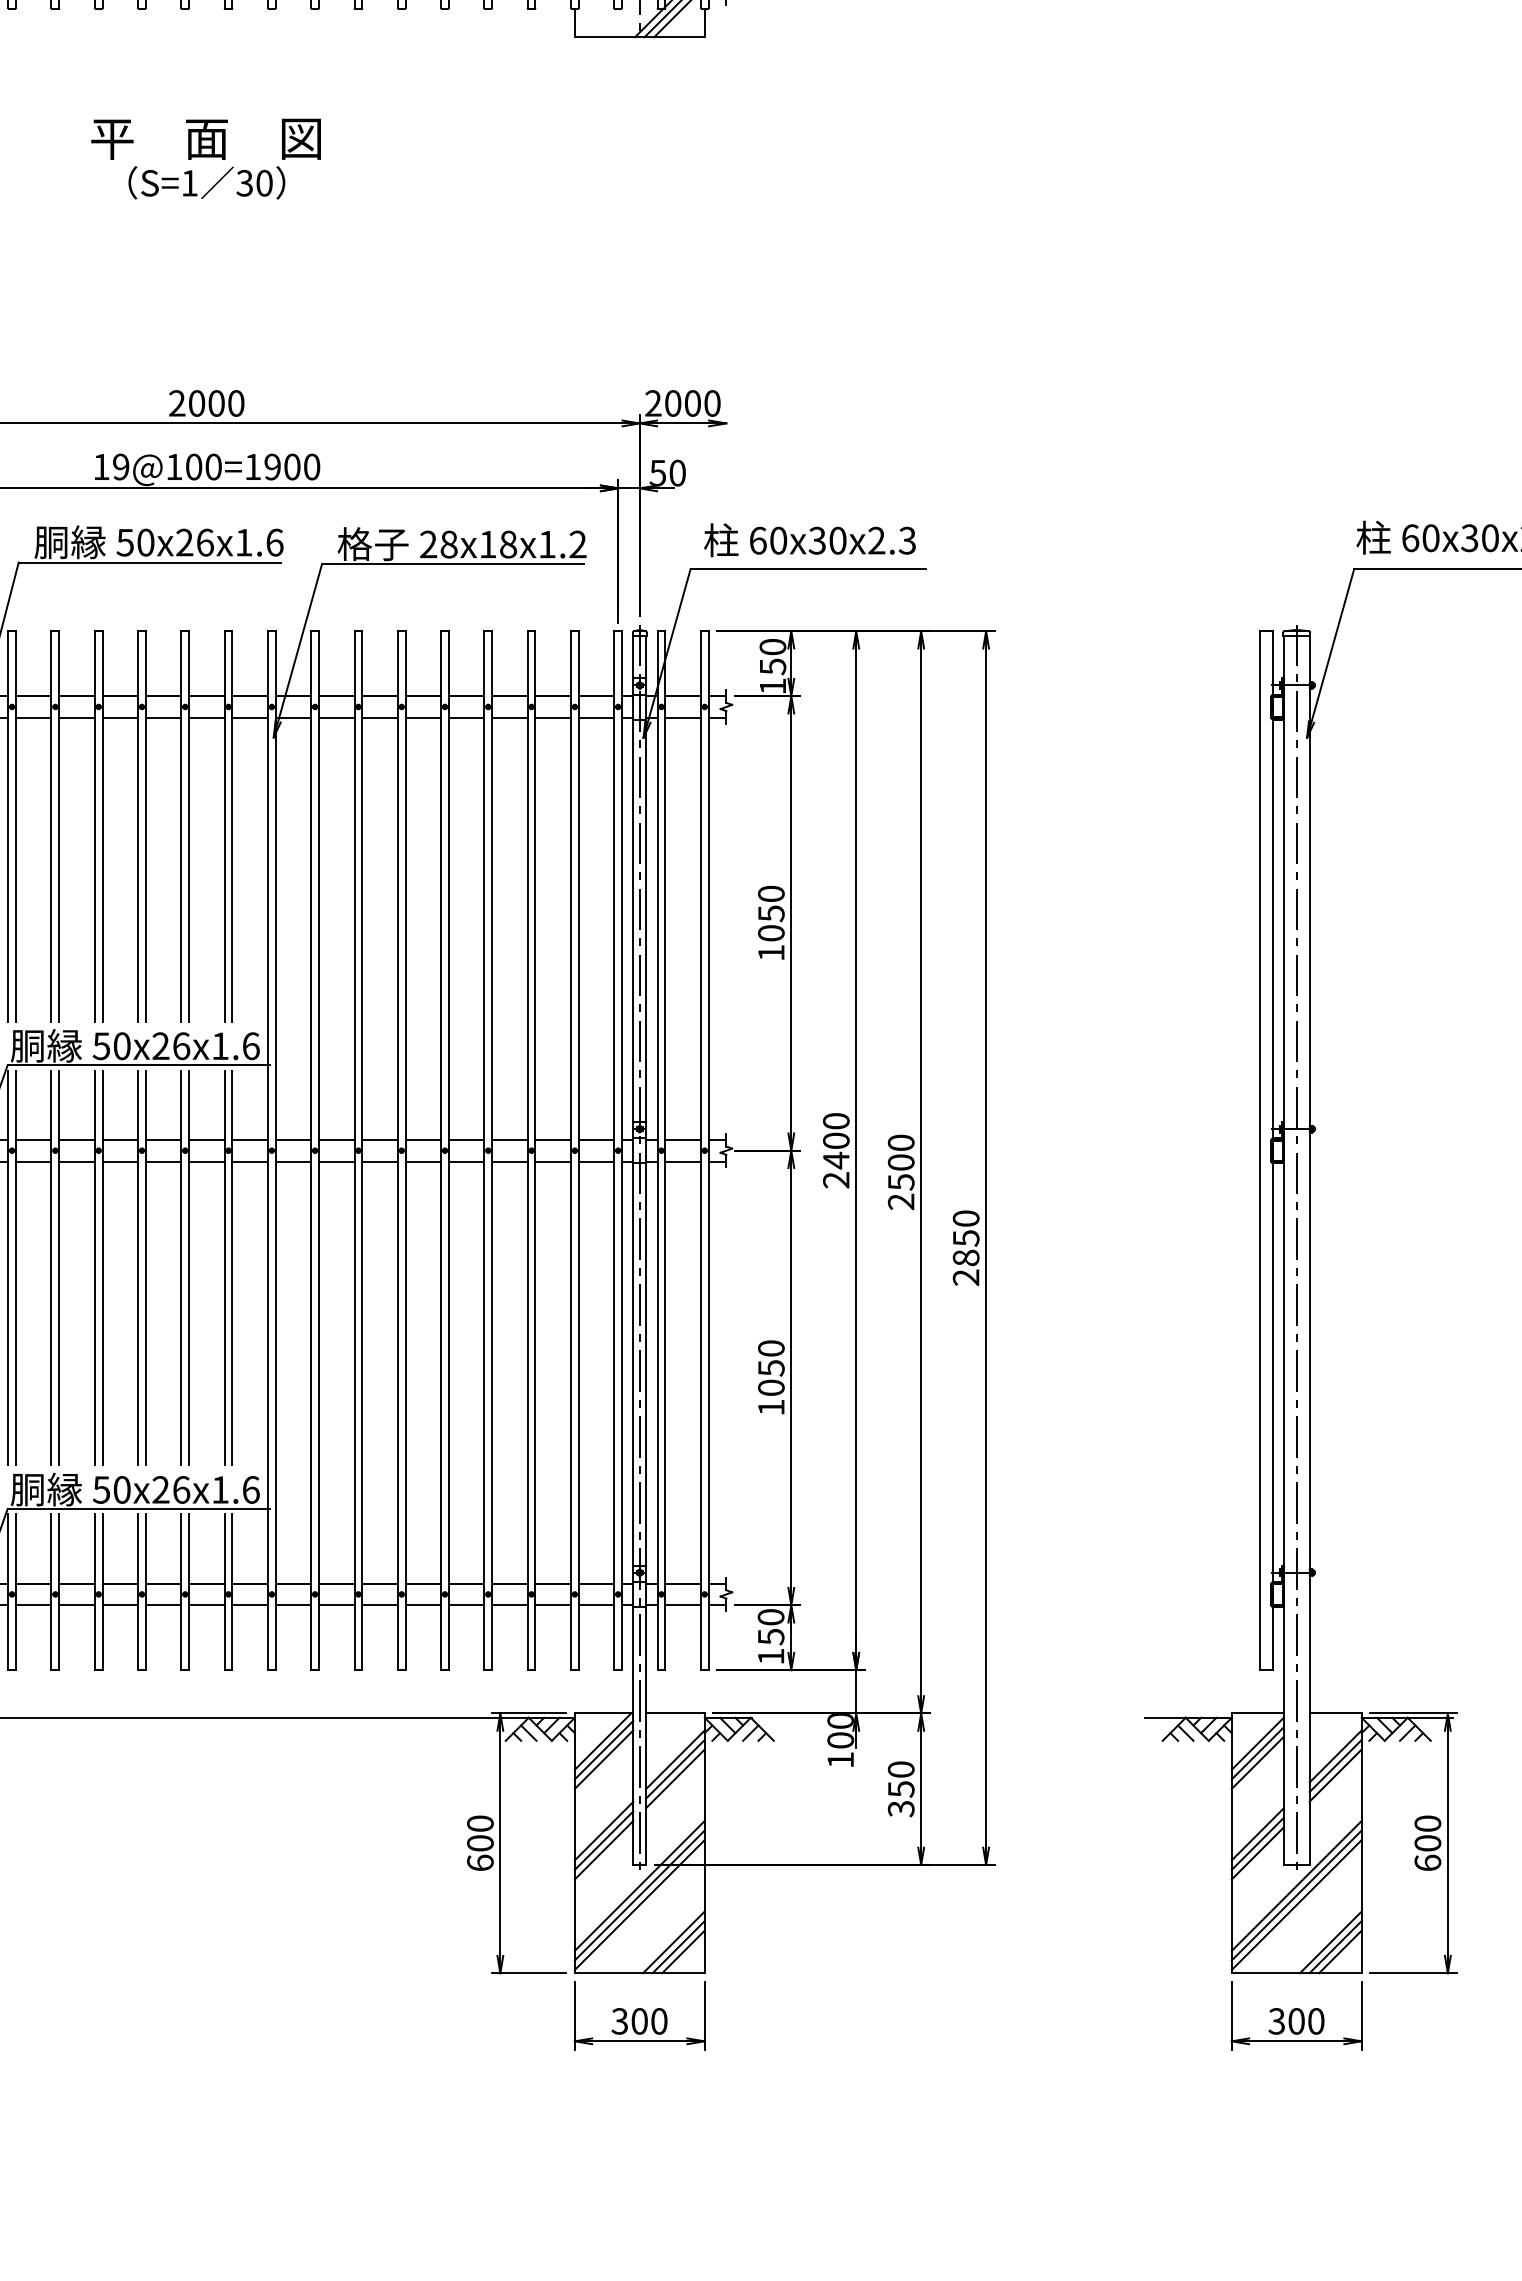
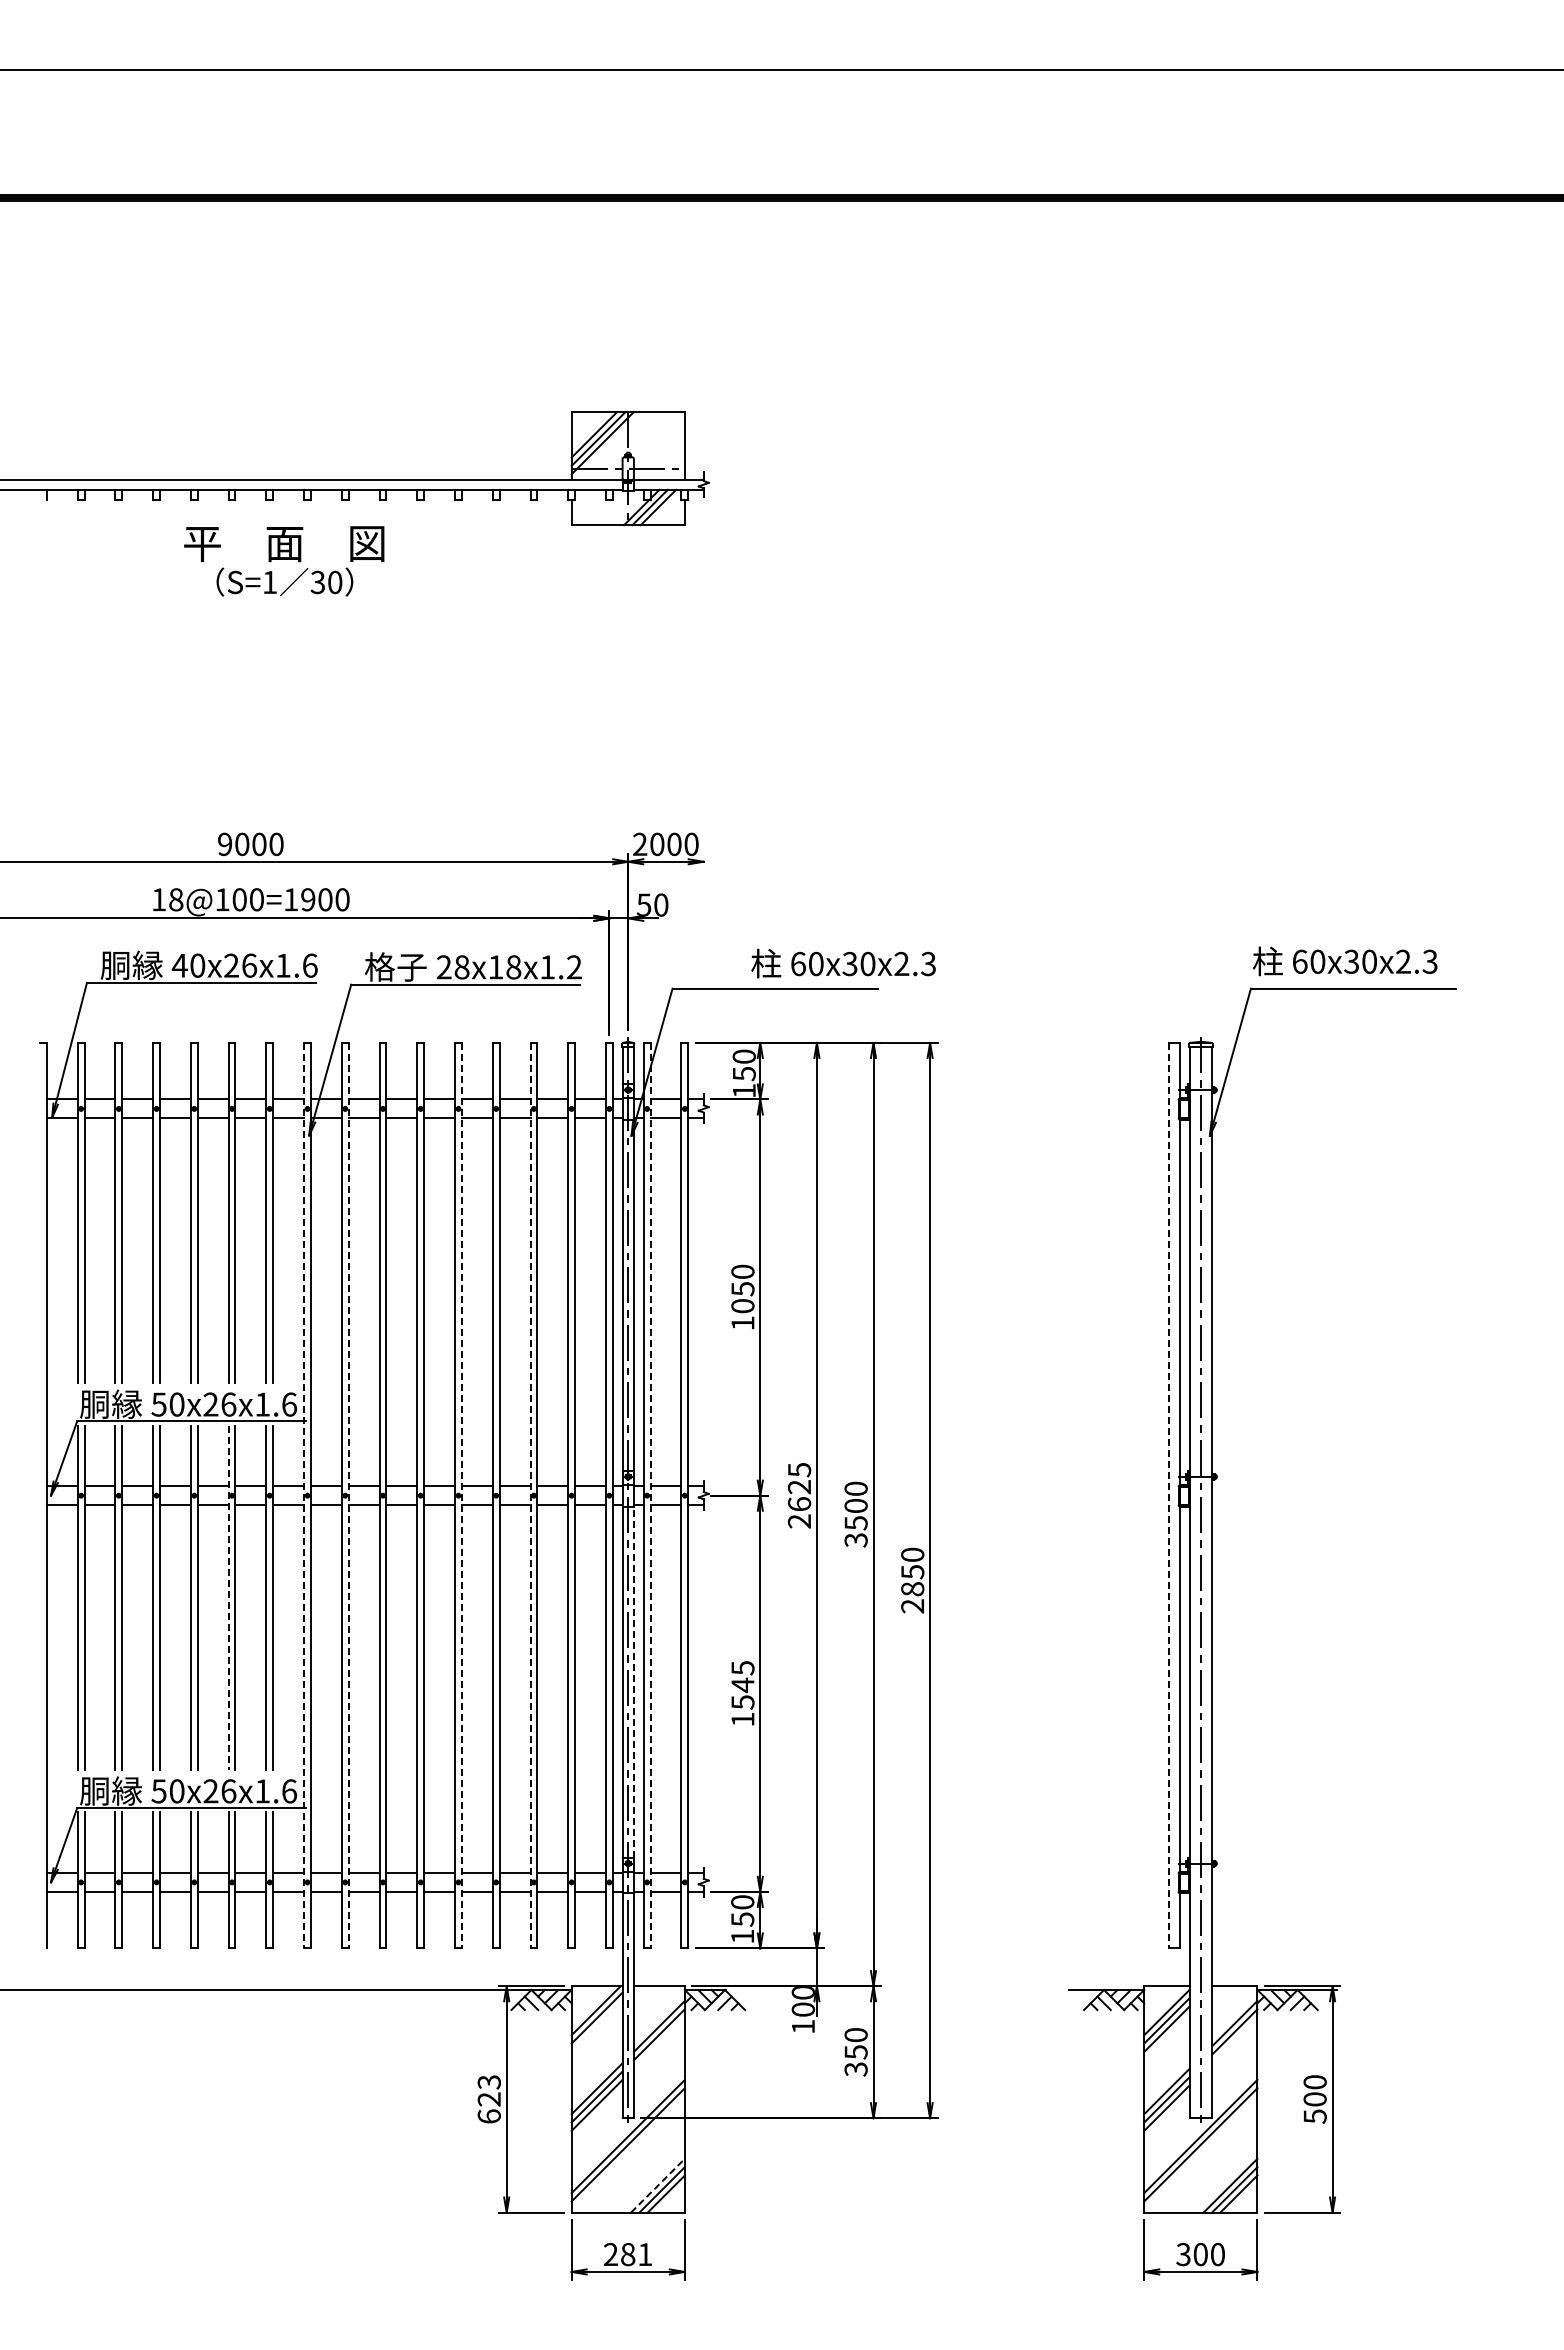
text: (206, 159) -> (284, 561), moved
text: (177, 403) -> (225, 844), 2000 -> 9000
text: (121, 466) -> (176, 899), 19@100=1900 -> 18@100=1900
text: (809, 540) -> (843, 963), moved
text: (124, 542) -> (179, 965), 50x26x1.6 -> 40x26x1.6
text: (836, 1141) -> (799, 1487), 2400 -> 2625
line: (268, 1150) -> (304, 1495), solid -> dashed
line: (318, 1150) -> (348, 1495), solid -> dashed
line: (448, 1150) -> (461, 1495), solid -> dashed
line: (527, 1150) -> (530, 1495), solid -> dashed
line: (665, 1150) -> (650, 1495), solid -> dashed
line: (1260, 1150) -> (1169, 1495), solid -> dashed
text: (901, 1202) -> (856, 1540), 2500 -> 3500
line: (181, 1267) -> (228, 1597), solid -> dashed
line: (645, 1365) -> (633, 1682), solid -> dashed
text: (770, 1368) -> (742, 1685), 1050 -> 1545
line: (603, 1758) -> (596, 2025), removed
line: (1335, 1774) -> (1234, 2039), removed
line: (674, 1778) -> (658, 2042), removed
text: (479, 1833) -> (488, 2090), 600 -> 623
text: (1427, 1862) -> (1314, 2116), 600 -> 500
line: (638, 1904) -> (627, 2152), removed
line: (1296, 1904) -> (1200, 2152), removed
line: (674, 1942) -> (658, 2185), solid -> dashed
text: (638, 2021) -> (627, 2254), 300 -> 281

